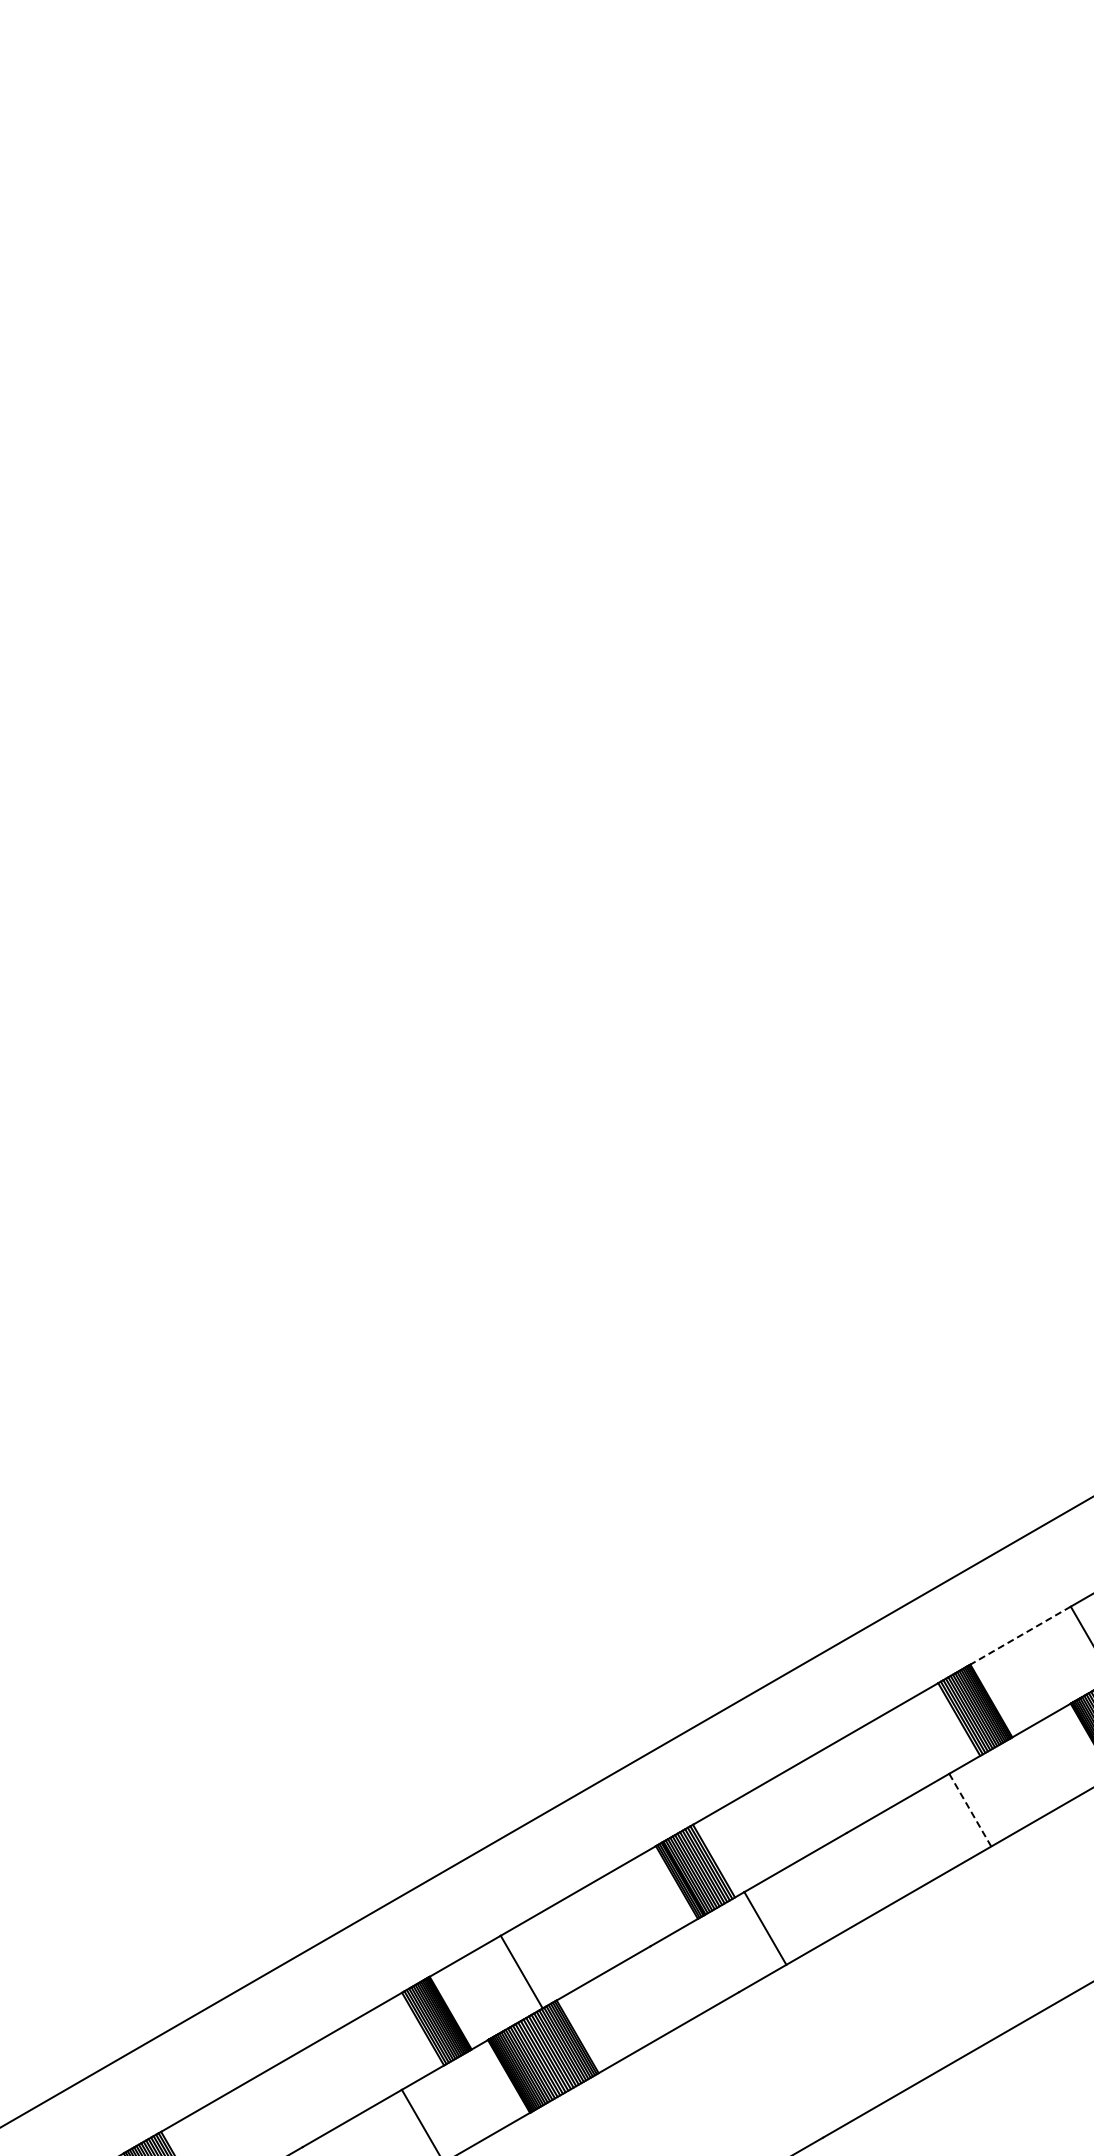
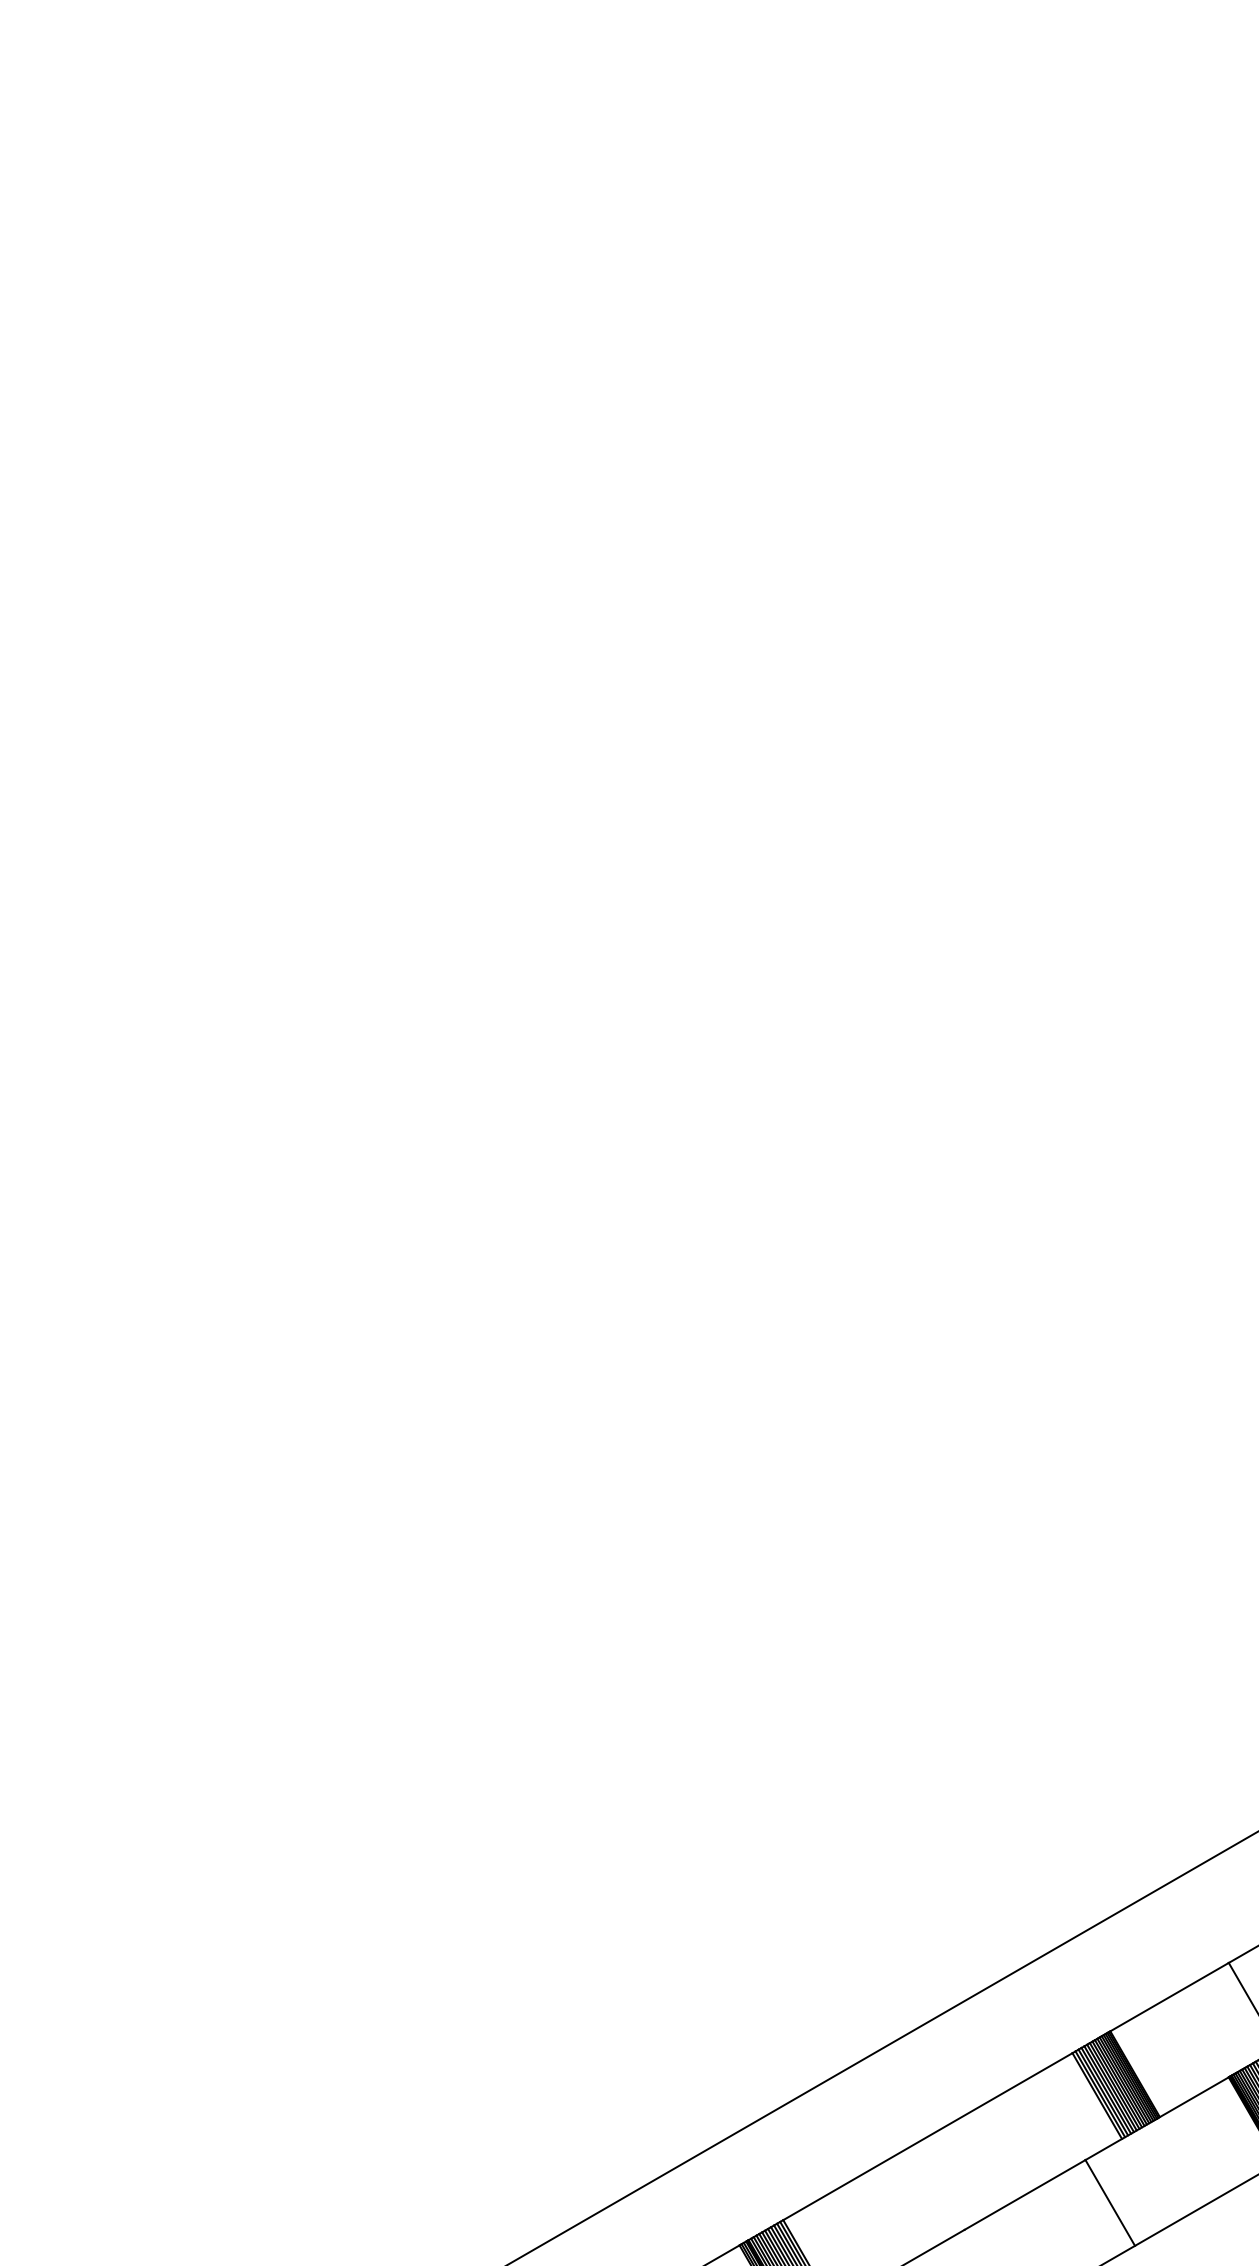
line: (1020, 1635) -> (1169, 1996), dashed -> solid
line: (970, 1810) -> (1110, 2203), dashed -> solid

